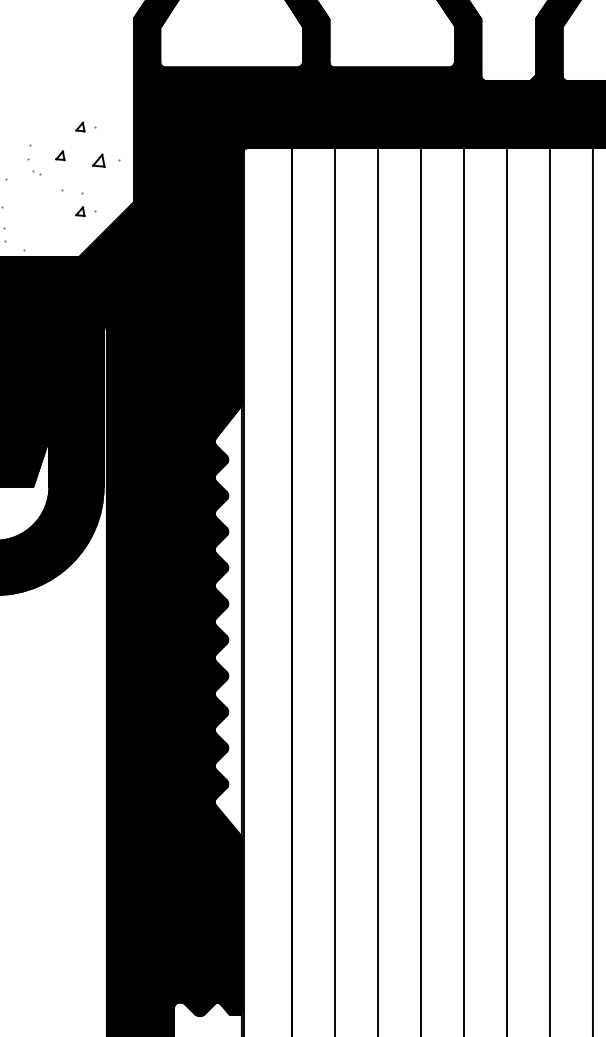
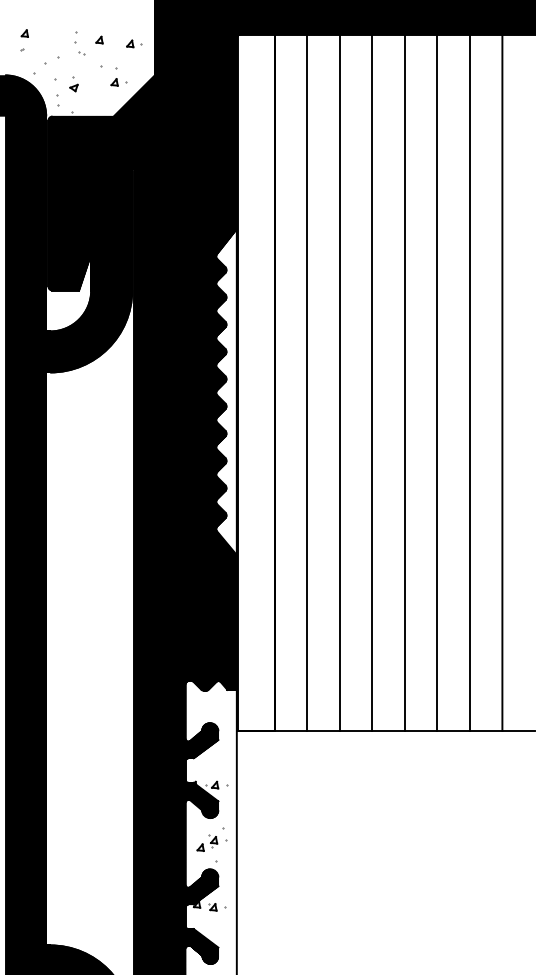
part: (85, 127) -> (118, 18), removed
part: (106, 160) -> (134, 43), size x0.71
part: (26, 214) -> (73, 84), added

